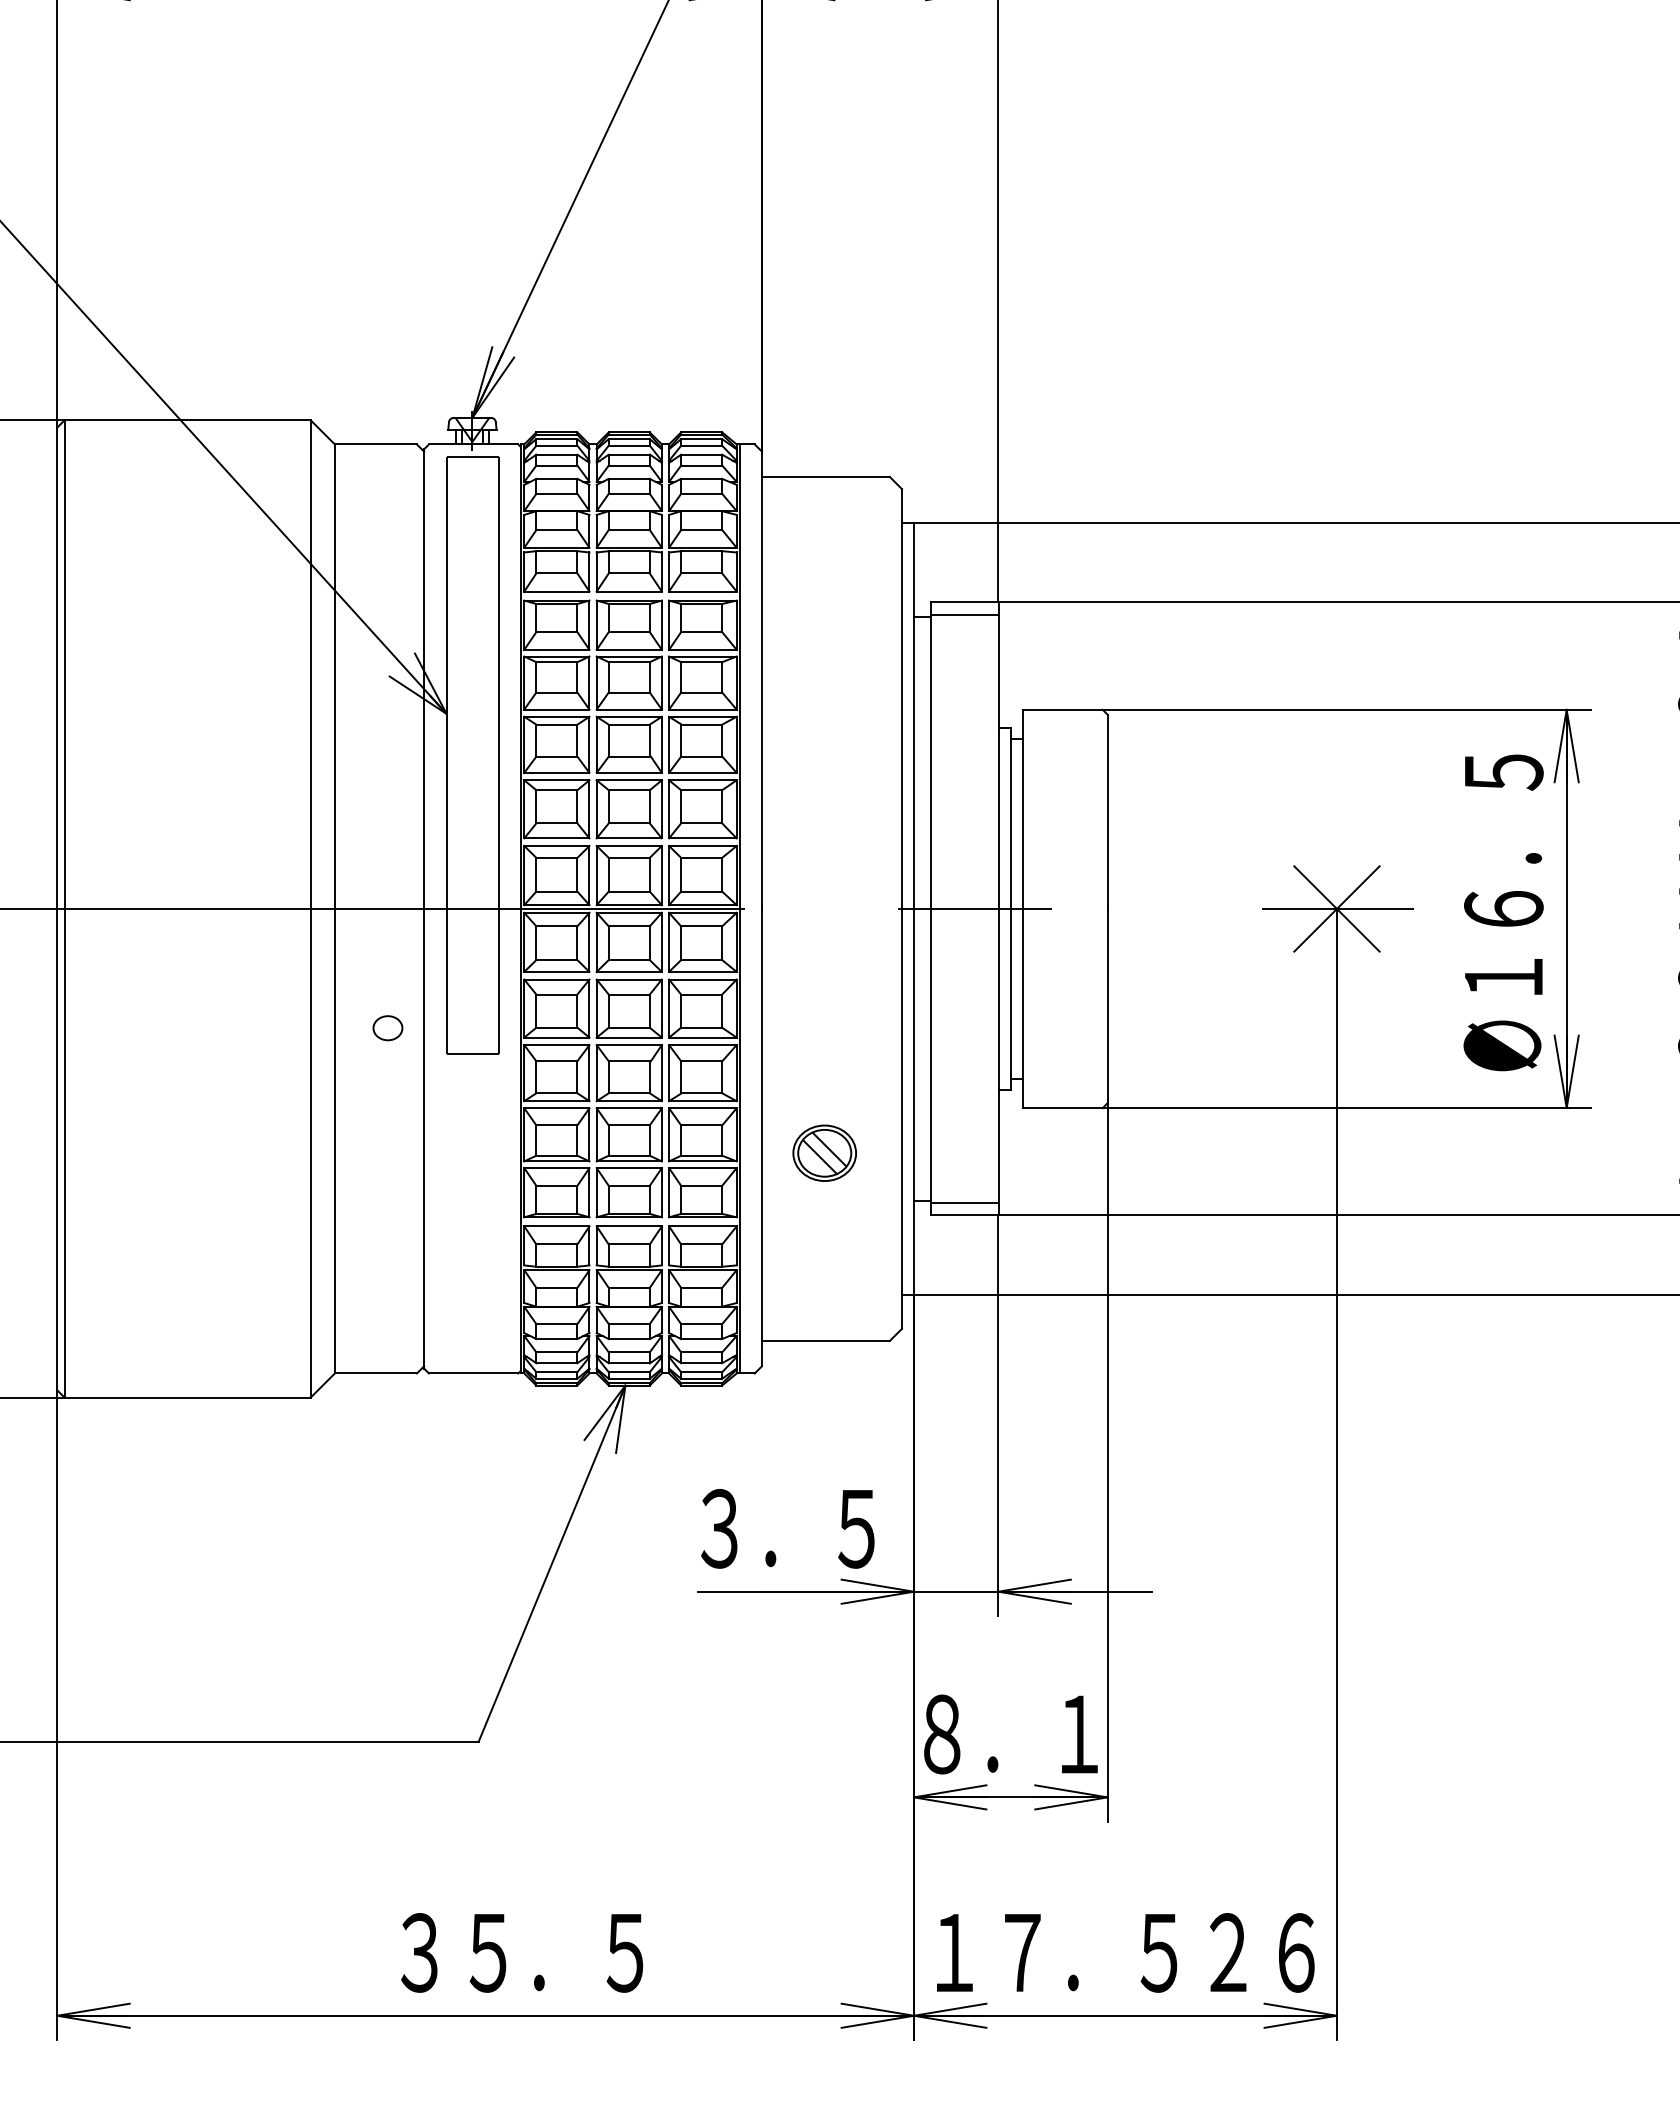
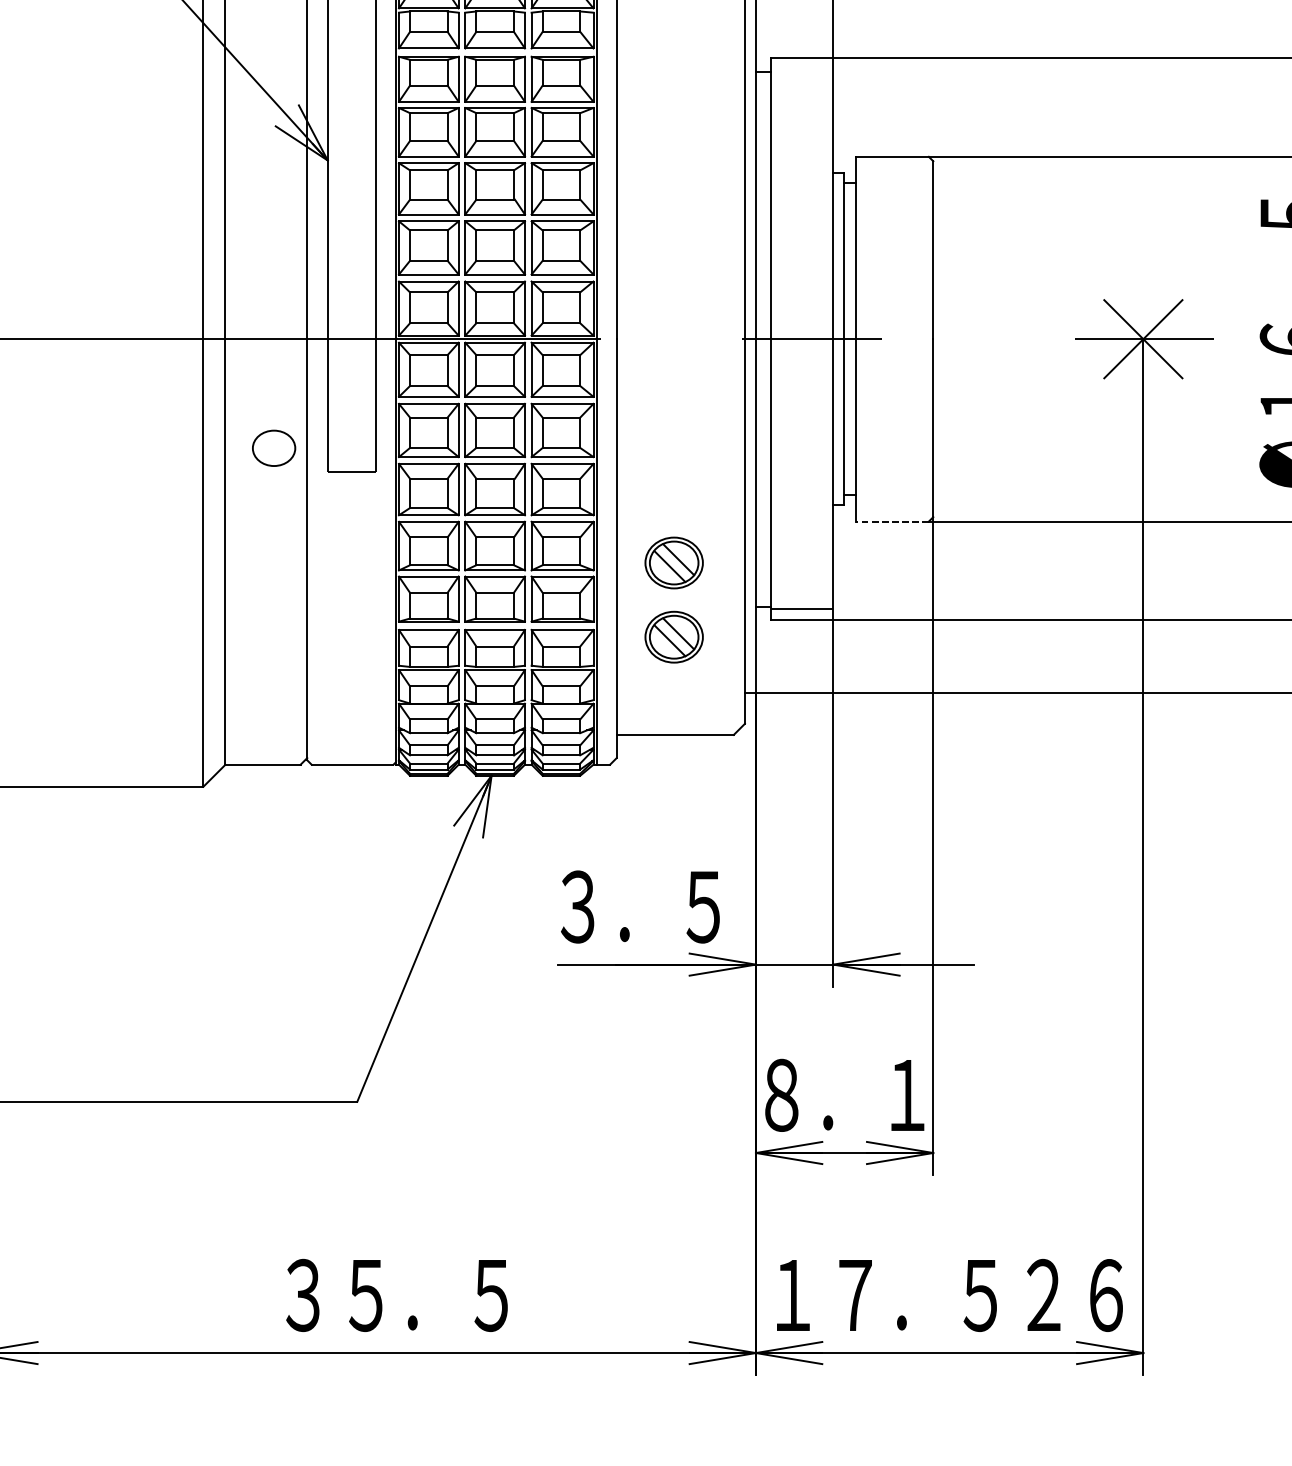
line: (964, 614) -> (802, 69), removed
part: (387, 1028) -> (273, 448), size x1.6
line: (1062, 1108) -> (891, 521), solid -> dashed
part: (824, 1233) -> (673, 636), added

